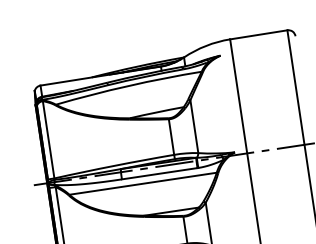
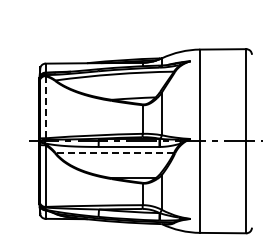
line: (48, 138) -> (45, 106), solid -> dashed
line: (142, 183) -> (114, 152), solid -> dashed

